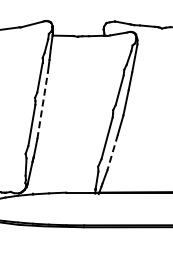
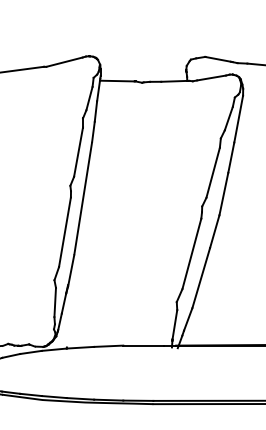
line: (42, 104) -> (82, 196), dashed -> solid
line: (112, 152) -> (200, 277), dashed -> solid

